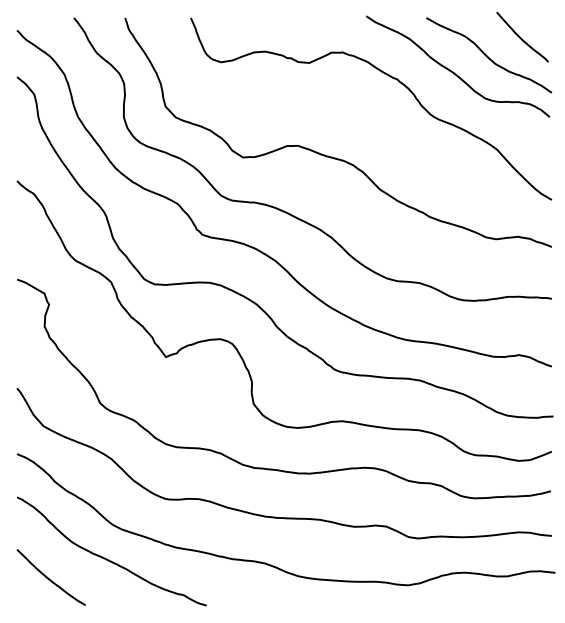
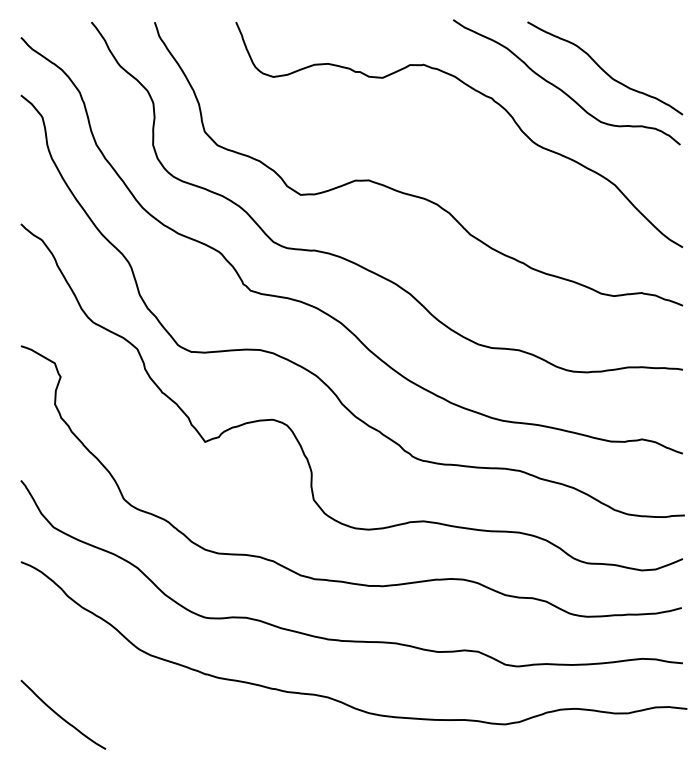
curve: (521, 37) -> (645, 46), removed
curve: (107, 558) -> (132, 691), removed

